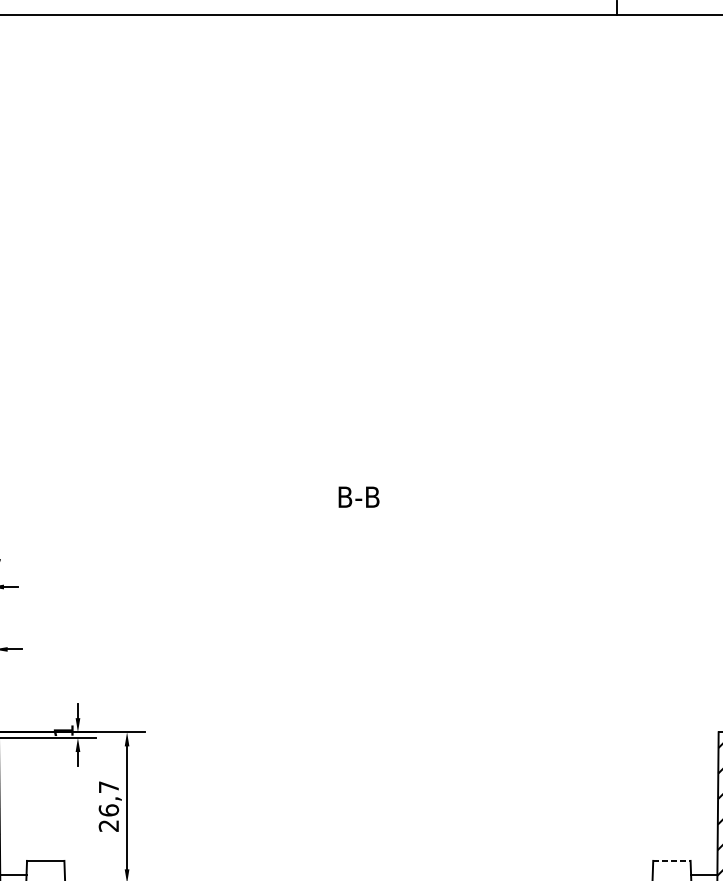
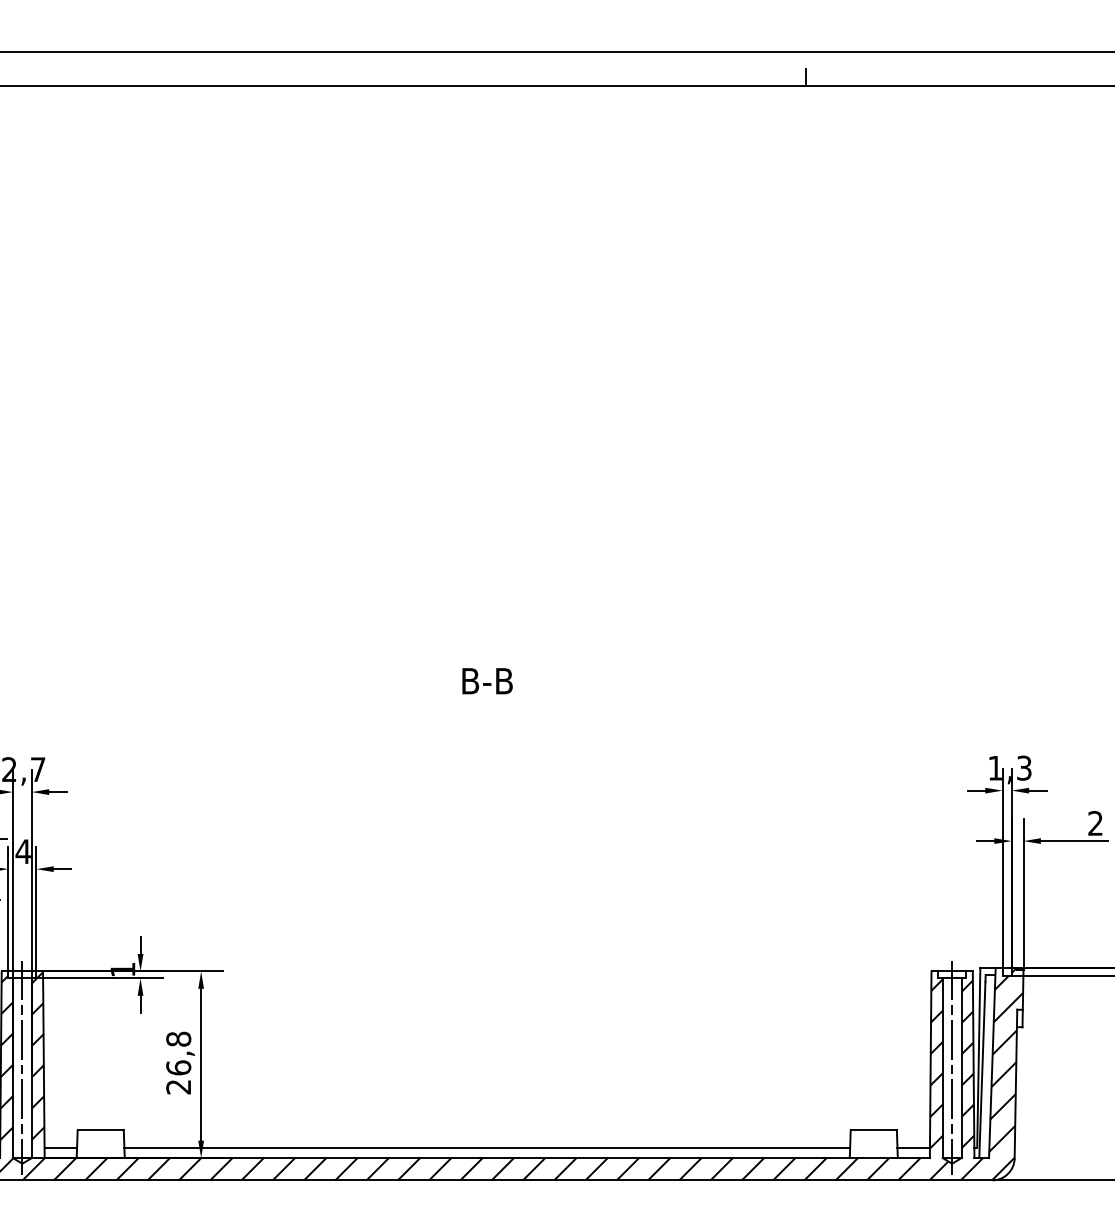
text: (108, 786) -> (178, 1038), 26,7 -> 26,8
line: (672, 861) -> (874, 1130), dashed -> solid
line: (359, 874) -> (487, 1147), added

